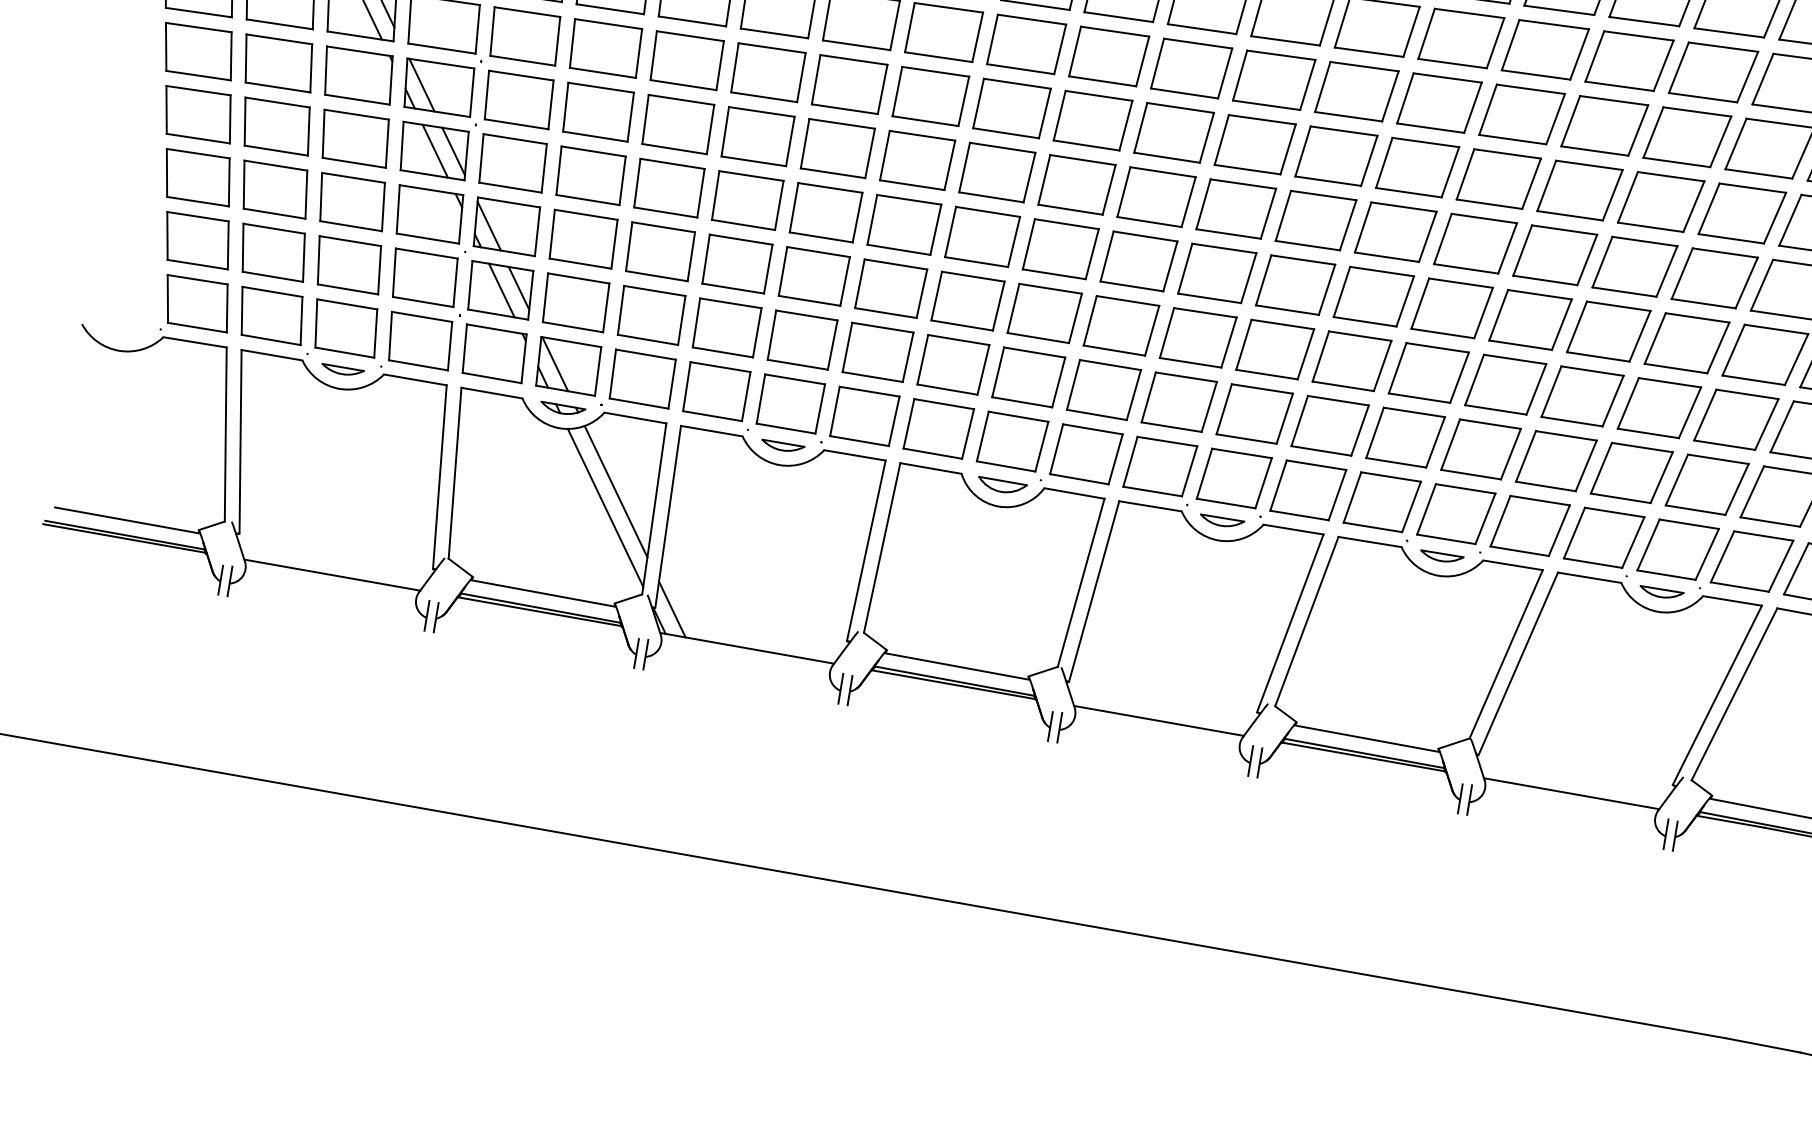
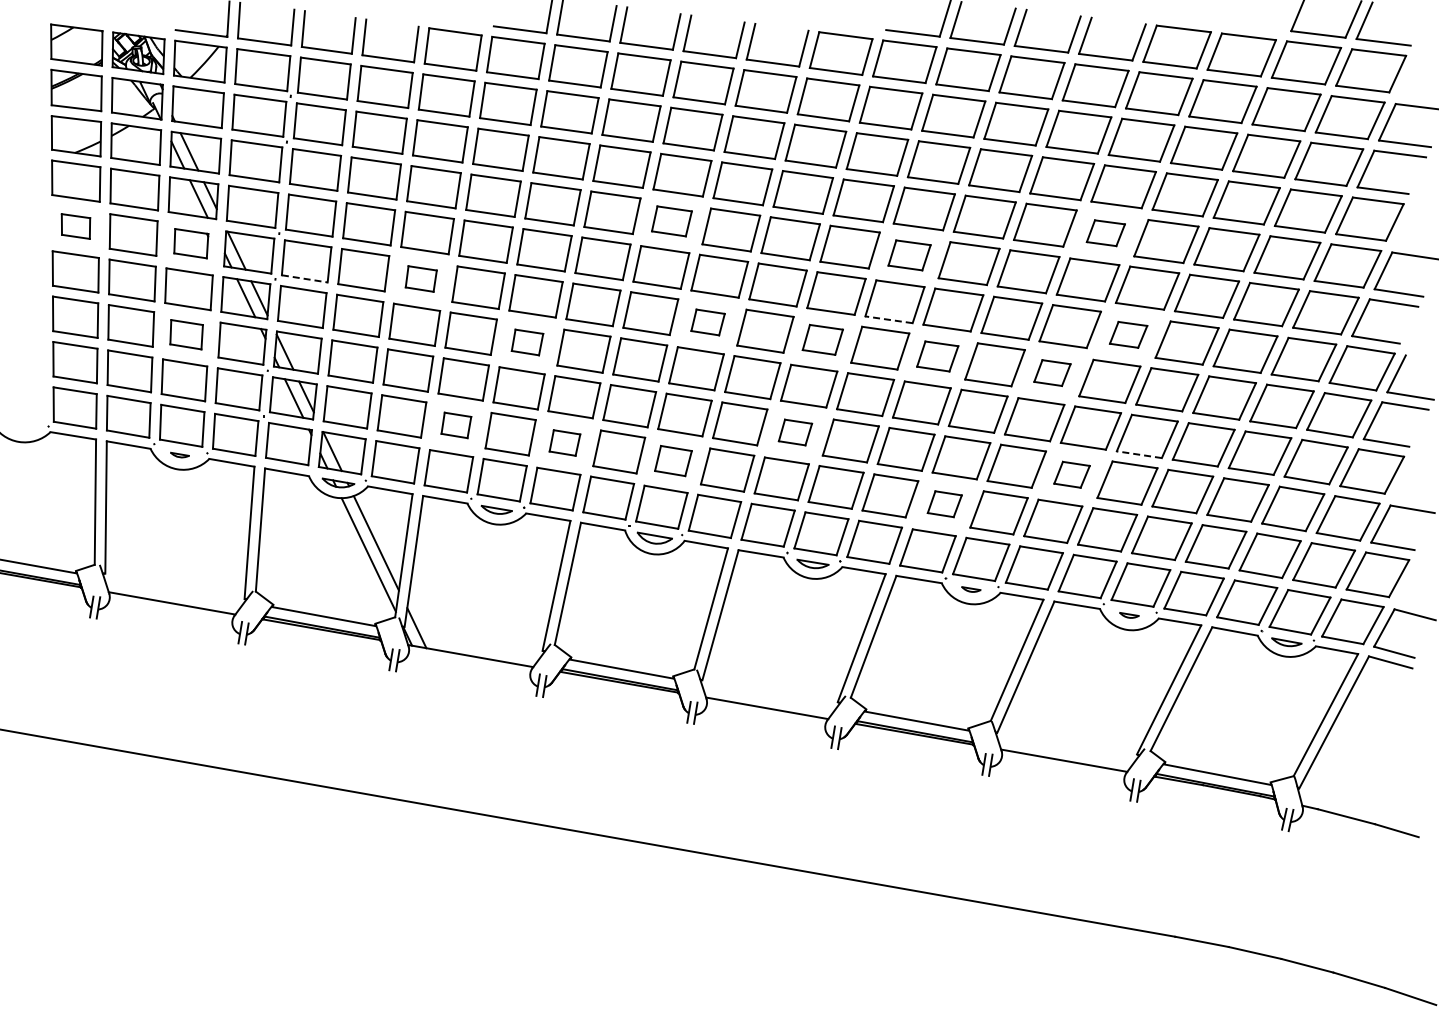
part: (1026, 44) -> (671, 221), size x0.7
part: (198, 51) -> (75, 226), size x0.6
part: (1628, 59) -> (1105, 232), size x0.6
part: (359, 75) -> (191, 243), size x0.7
part: (1356, 91) -> (909, 255), size x0.7
line: (517, 123) -> (305, 278), solid -> dashed
part: (678, 123) -> (421, 278), size x0.6
line: (1328, 180) -> (889, 319), solid -> dashed
part: (1076, 184) -> (707, 322), size x0.6
part: (352, 201) -> (186, 334), size x0.7
part: (1660, 201) -> (1128, 334), size x0.6
part: (1235, 208) -> (822, 339), size x0.7
part: (826, 212) -> (527, 342), size x0.6
part: (1395, 232) -> (937, 356), size x0.7
part: (1555, 254) -> (1052, 372), size x0.6
part: (727, 328) -> (456, 425), size x0.6
part: (1198, 337) -> (795, 432), size x0.6
part: (877, 351) -> (564, 442), size x0.6
part: (342, 368) -> (179, 454), size x0.6
line: (1676, 368) -> (1139, 454), solid -> dashed
part: (1028, 376) -> (673, 460), size x0.7
part: (1581, 396) -> (1071, 474), size x0.6
part: (1405, 436) -> (944, 503), size x0.6
part: (1442, 555) -> (971, 589), size x0.6
part: (1662, 591) -> (1129, 615), size x0.6

